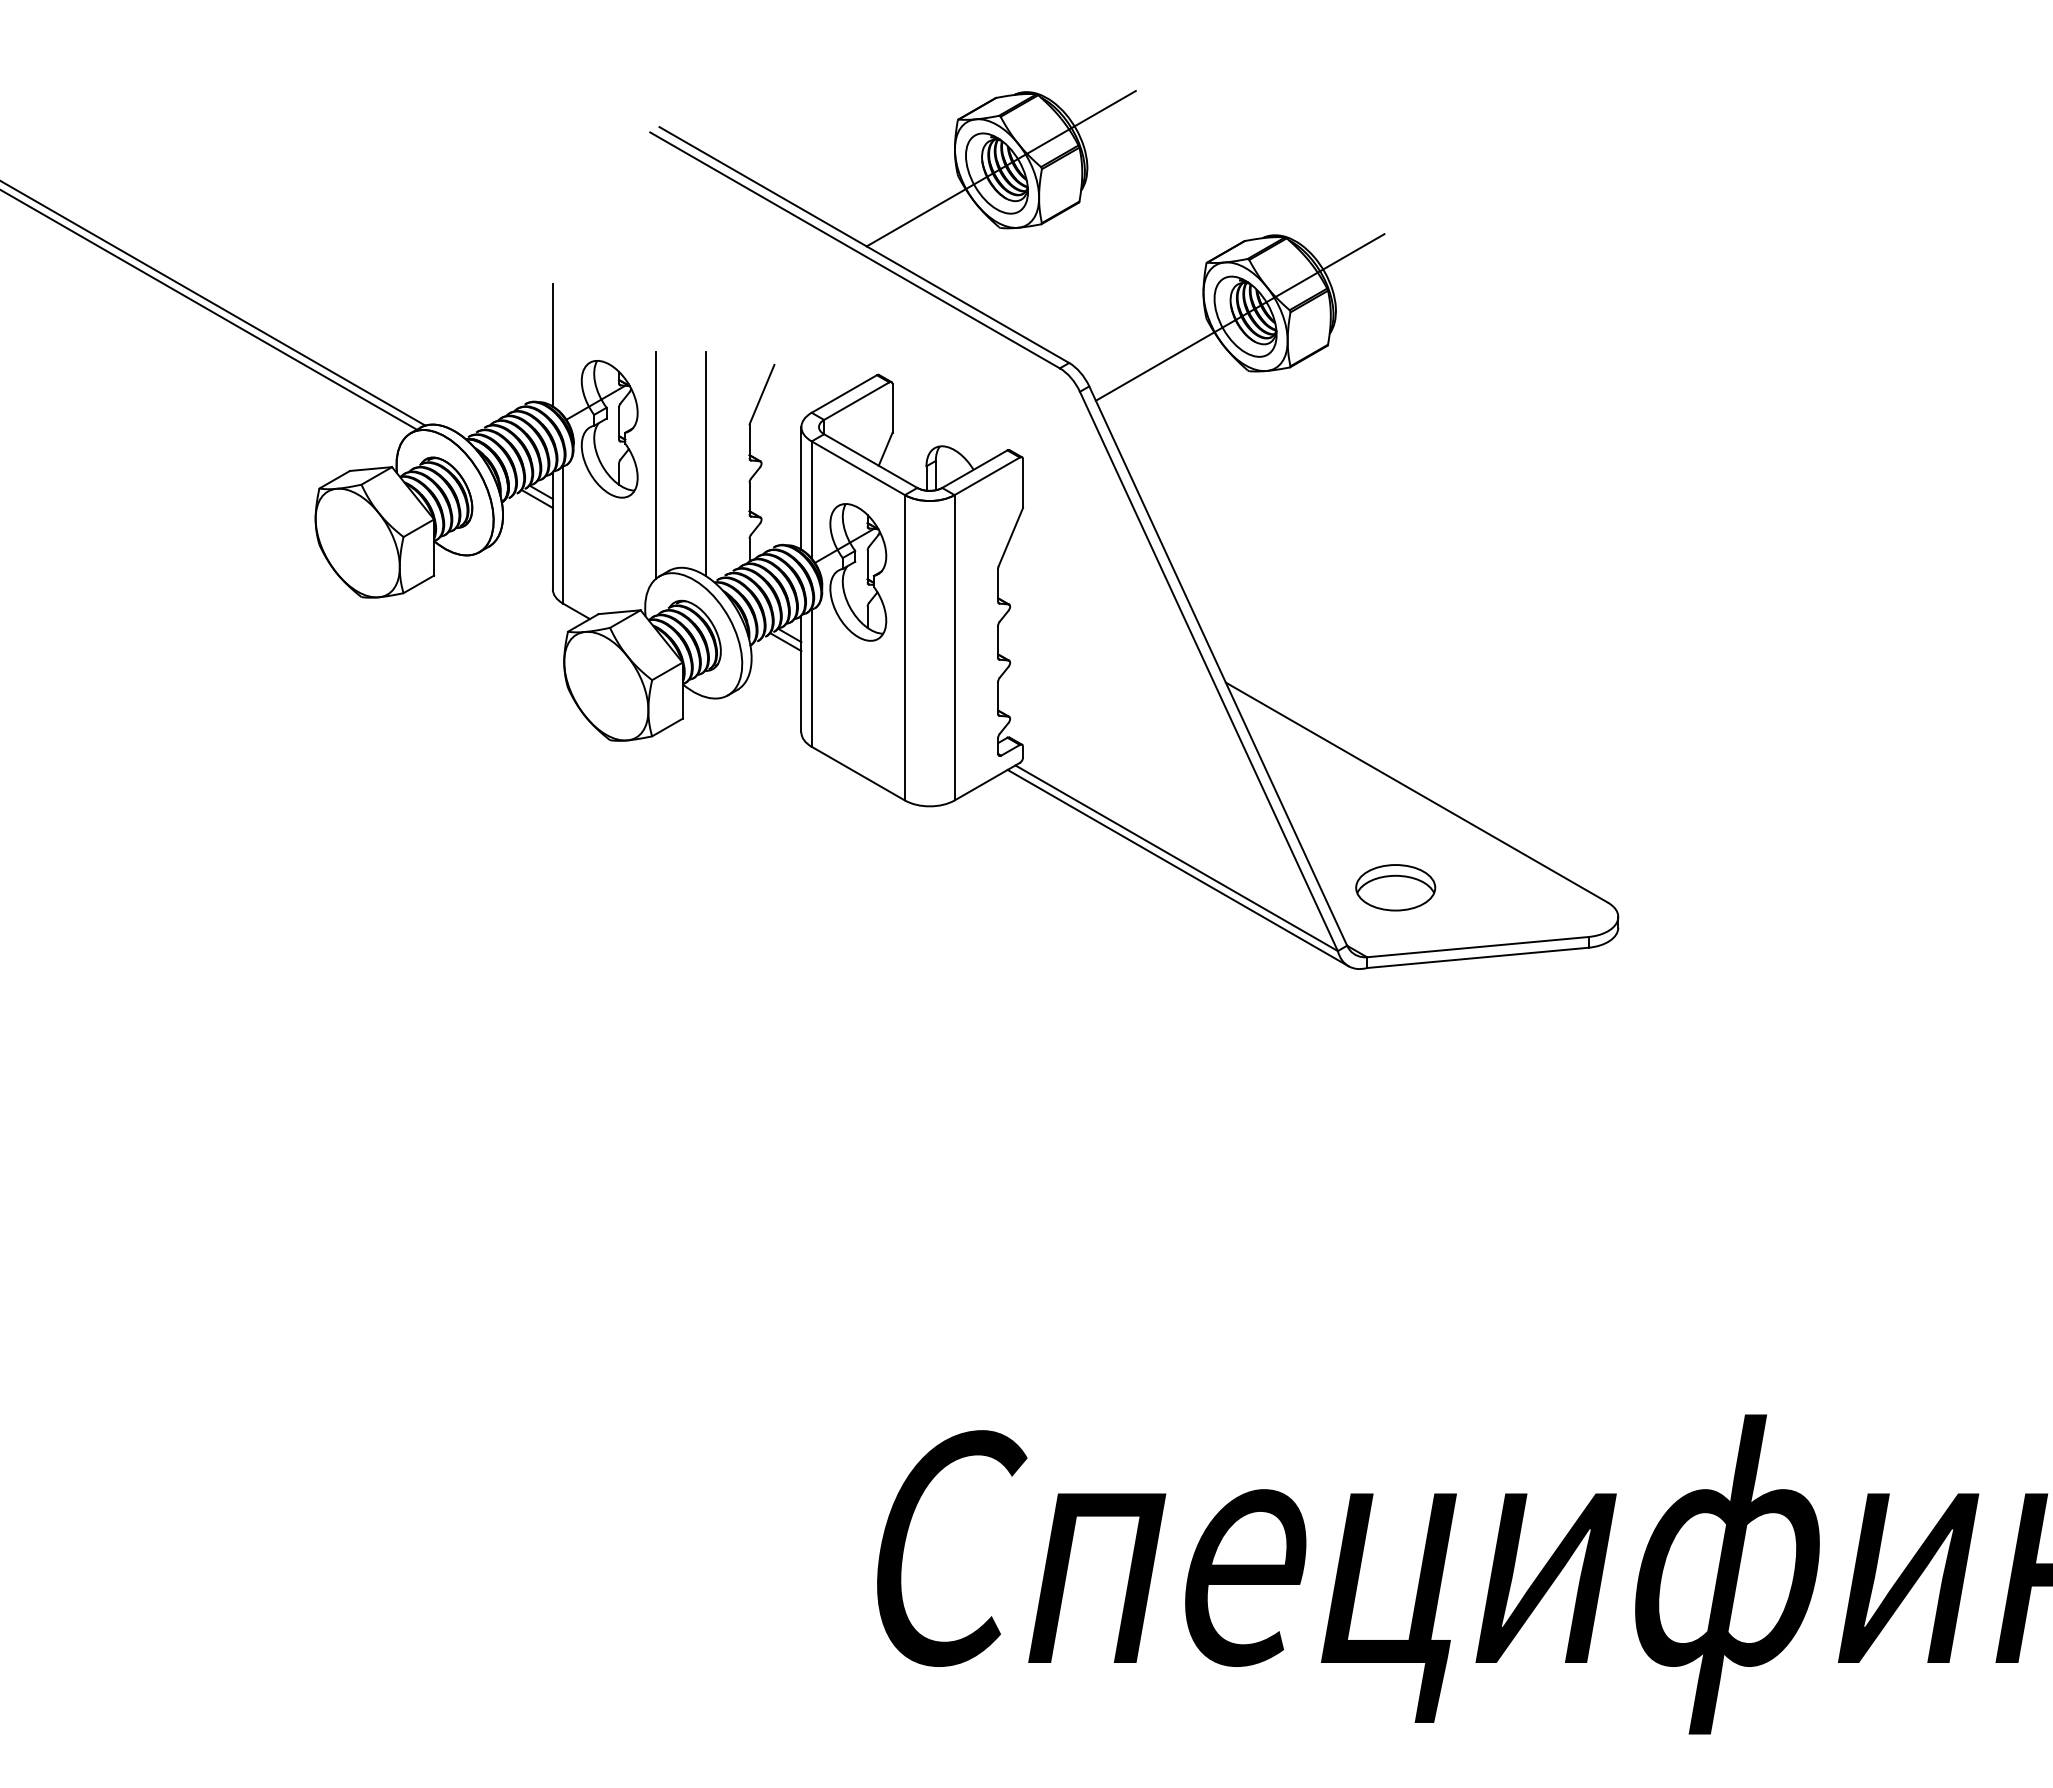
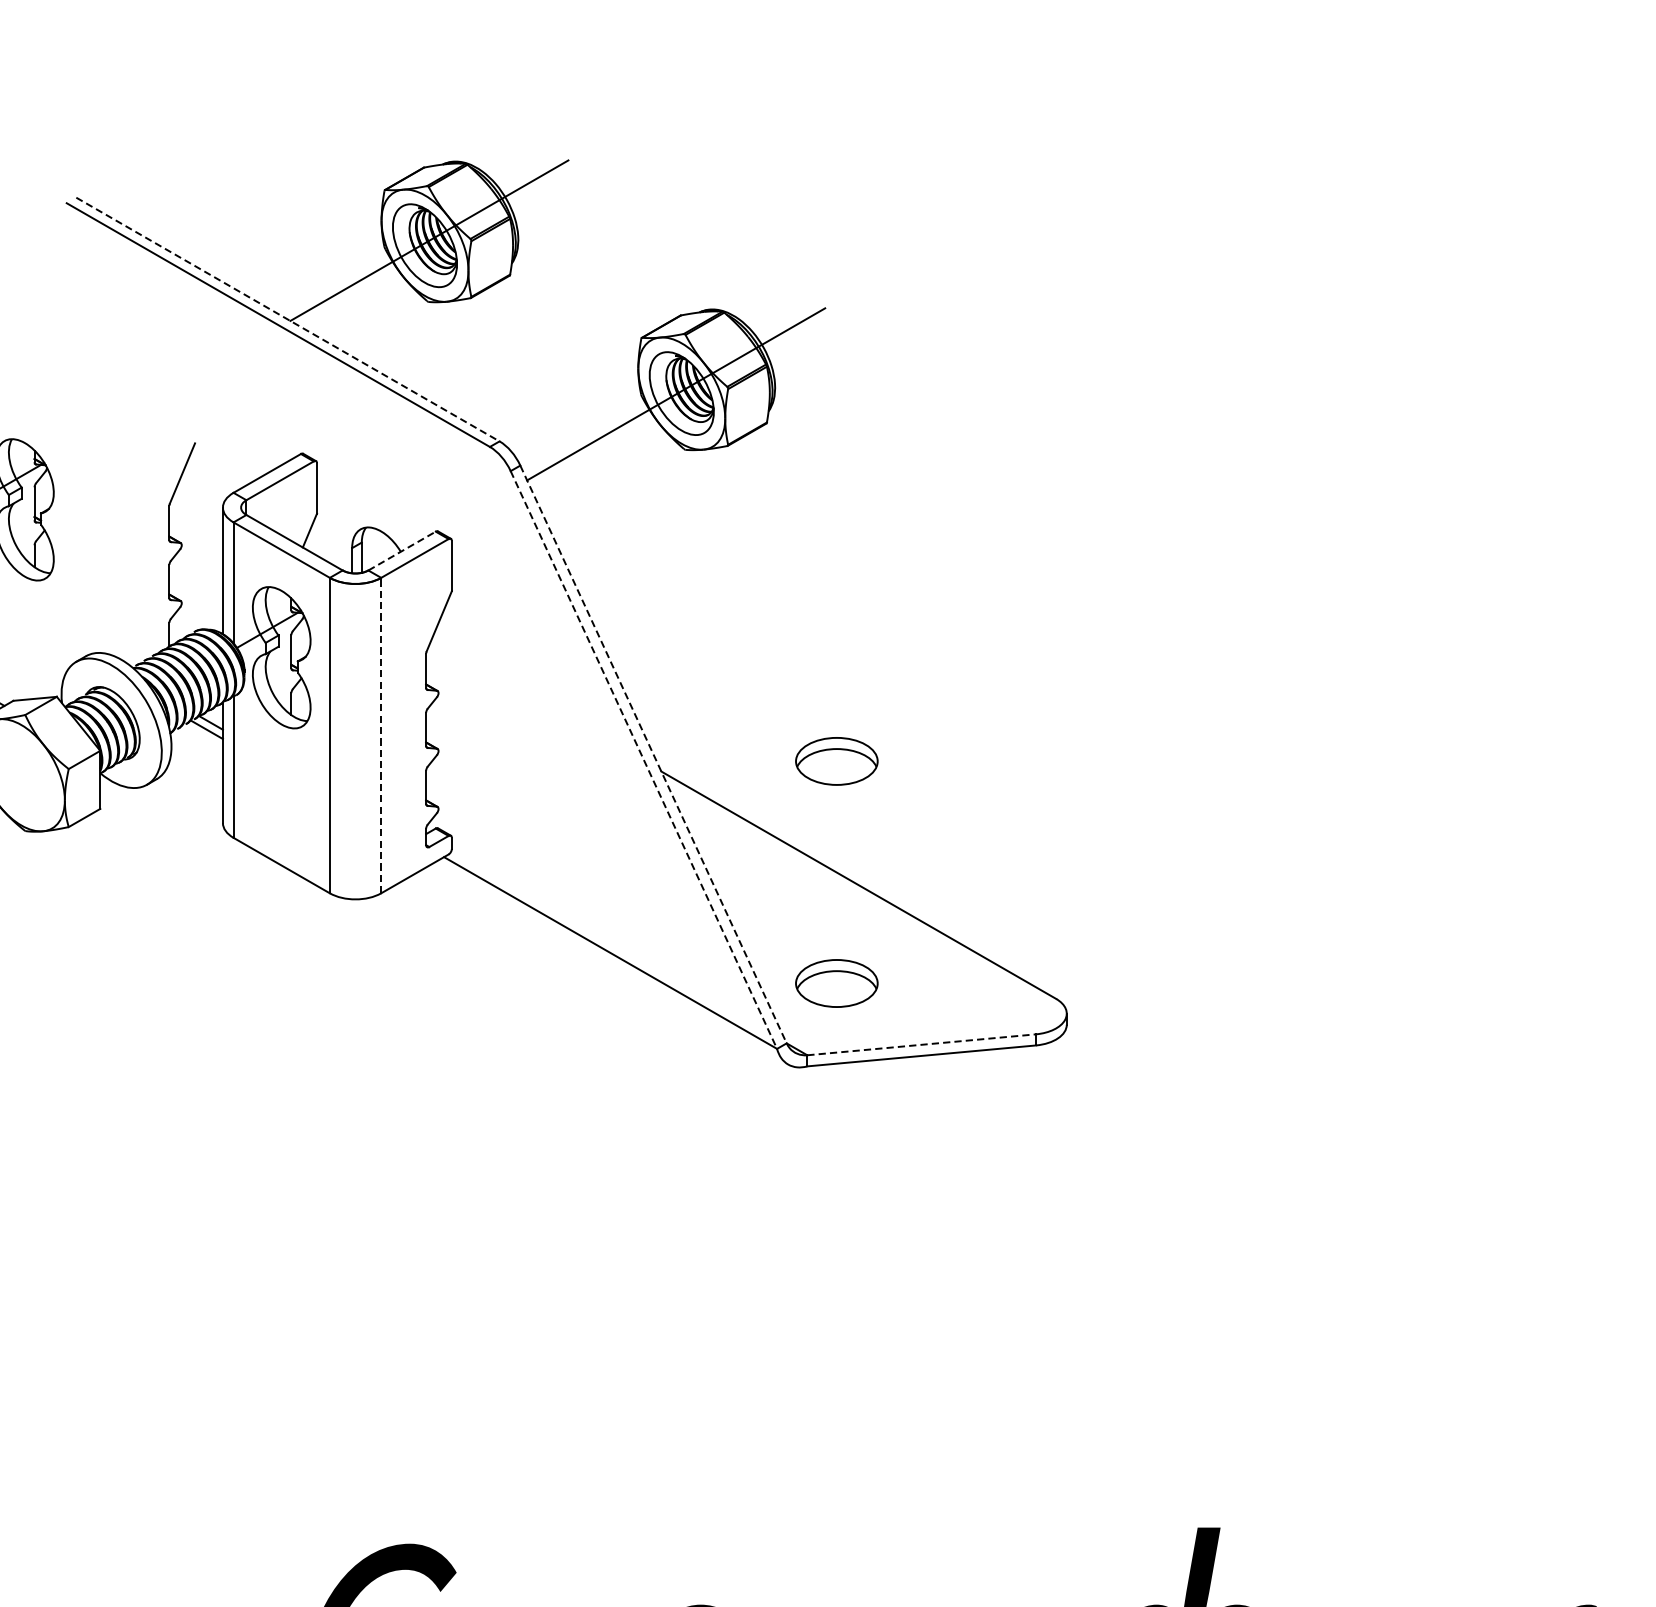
line: (864, 245) -> (288, 320), solid -> dashed
line: (706, 463) -> (124, 545), removed
line: (656, 464) -> (73, 546), removed
line: (974, 469) -> (401, 551), solid -> dashed
line: (954, 647) -> (381, 735), solid -> dashed
line: (1218, 666) -> (653, 754), solid -> dashed
line: (1208, 671) -> (643, 760), solid -> dashed
part: (1395, 672) -> (836, 761), added
line: (1177, 867) -> (611, 962), removed
line: (1478, 947) -> (922, 1045), solid -> dashed

